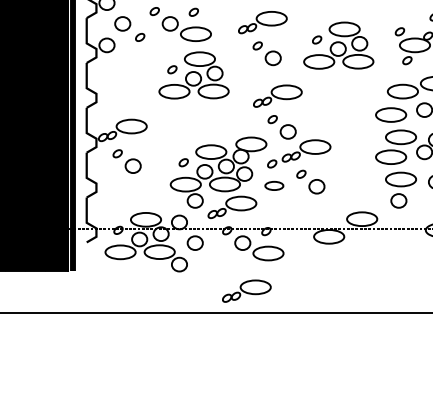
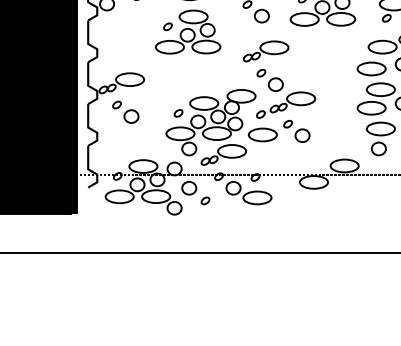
part: (274, 185) -> (263, 134), size x1.67
part: (212, 256) -> (205, 200), added
part: (246, 290) -> (236, 232), removed

